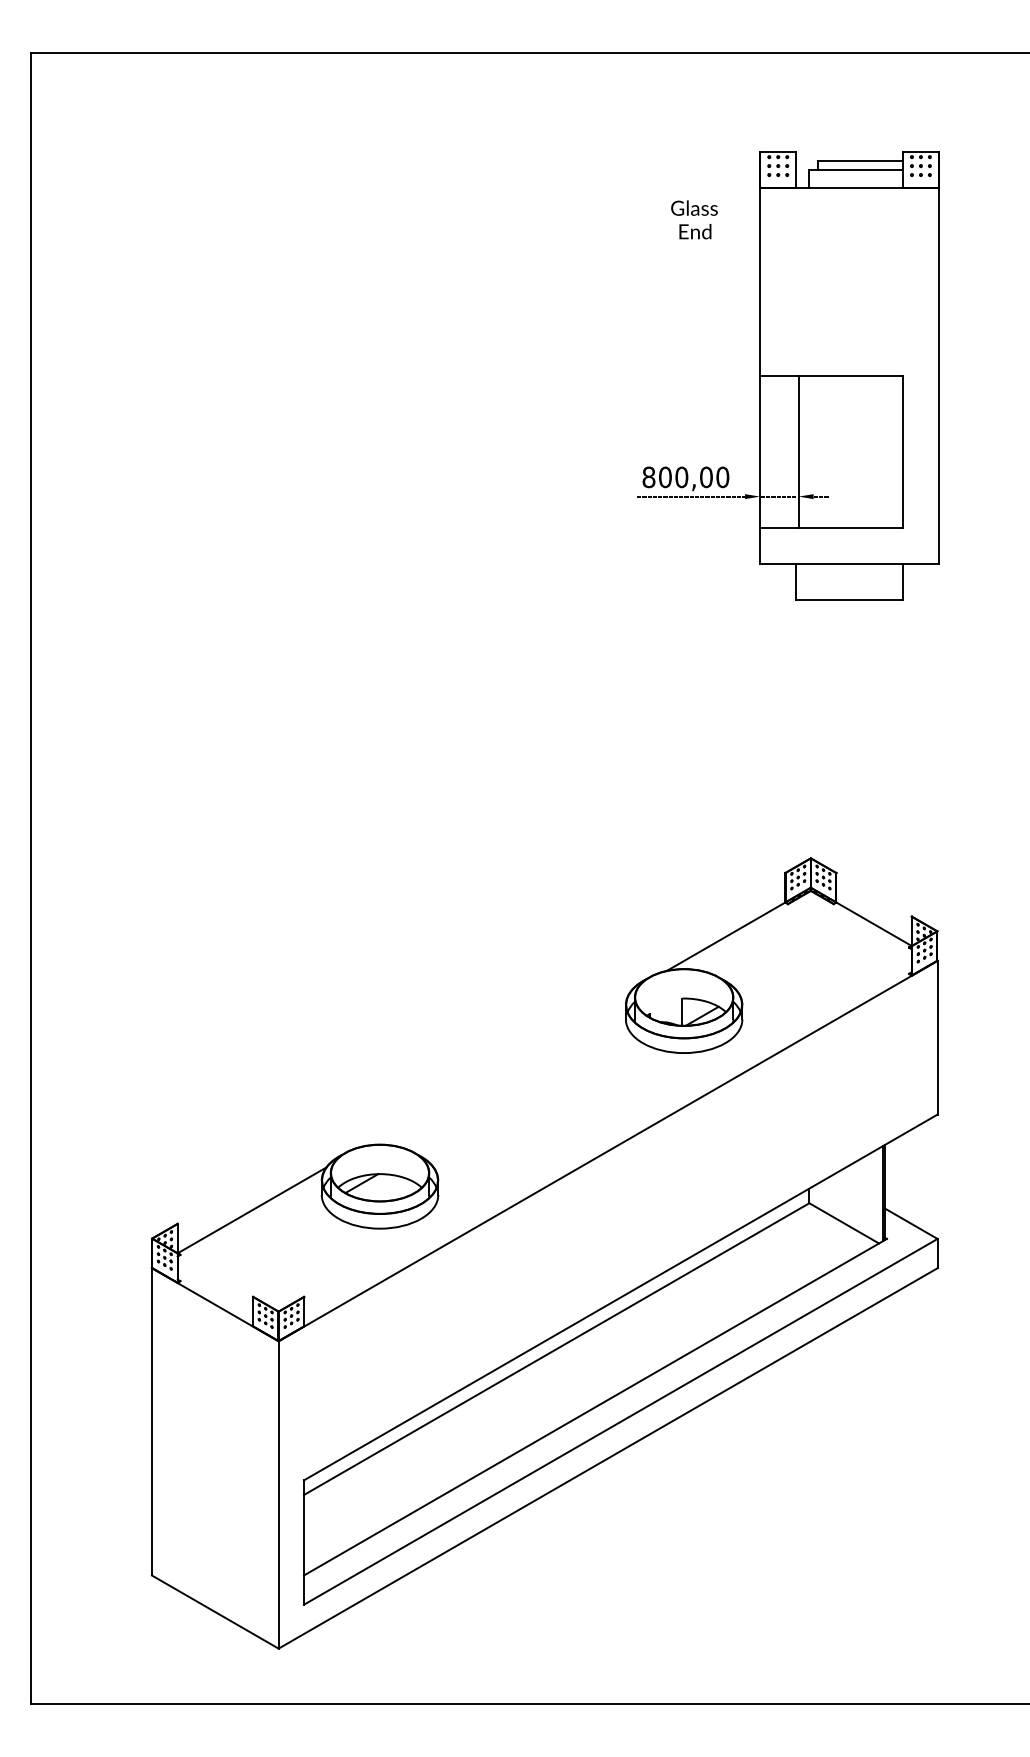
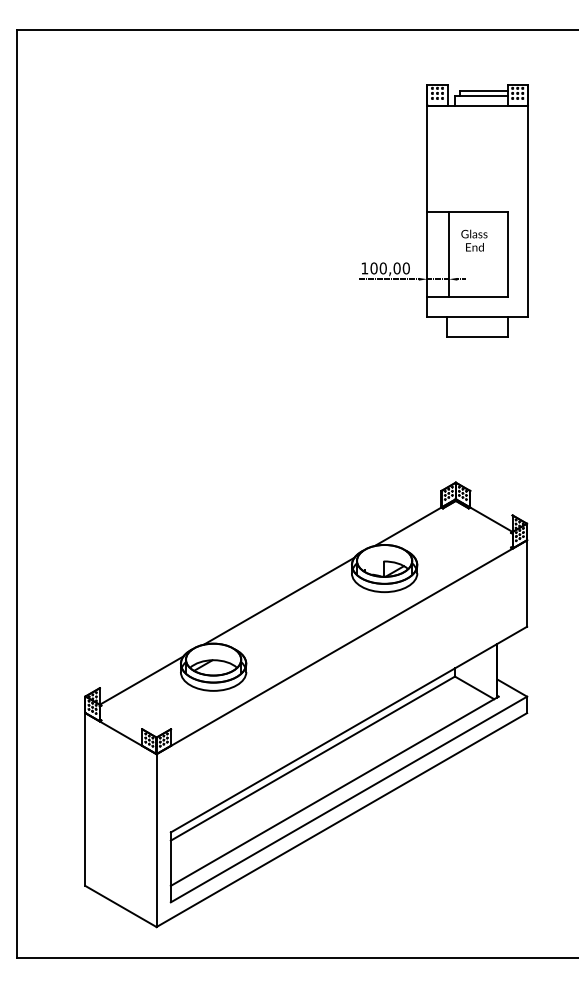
text: (694, 219) -> (474, 240), moved
text: (648, 477) -> (364, 268), 800,00 -> 100,00
line: (495, 1067) -> (278, 600), added

